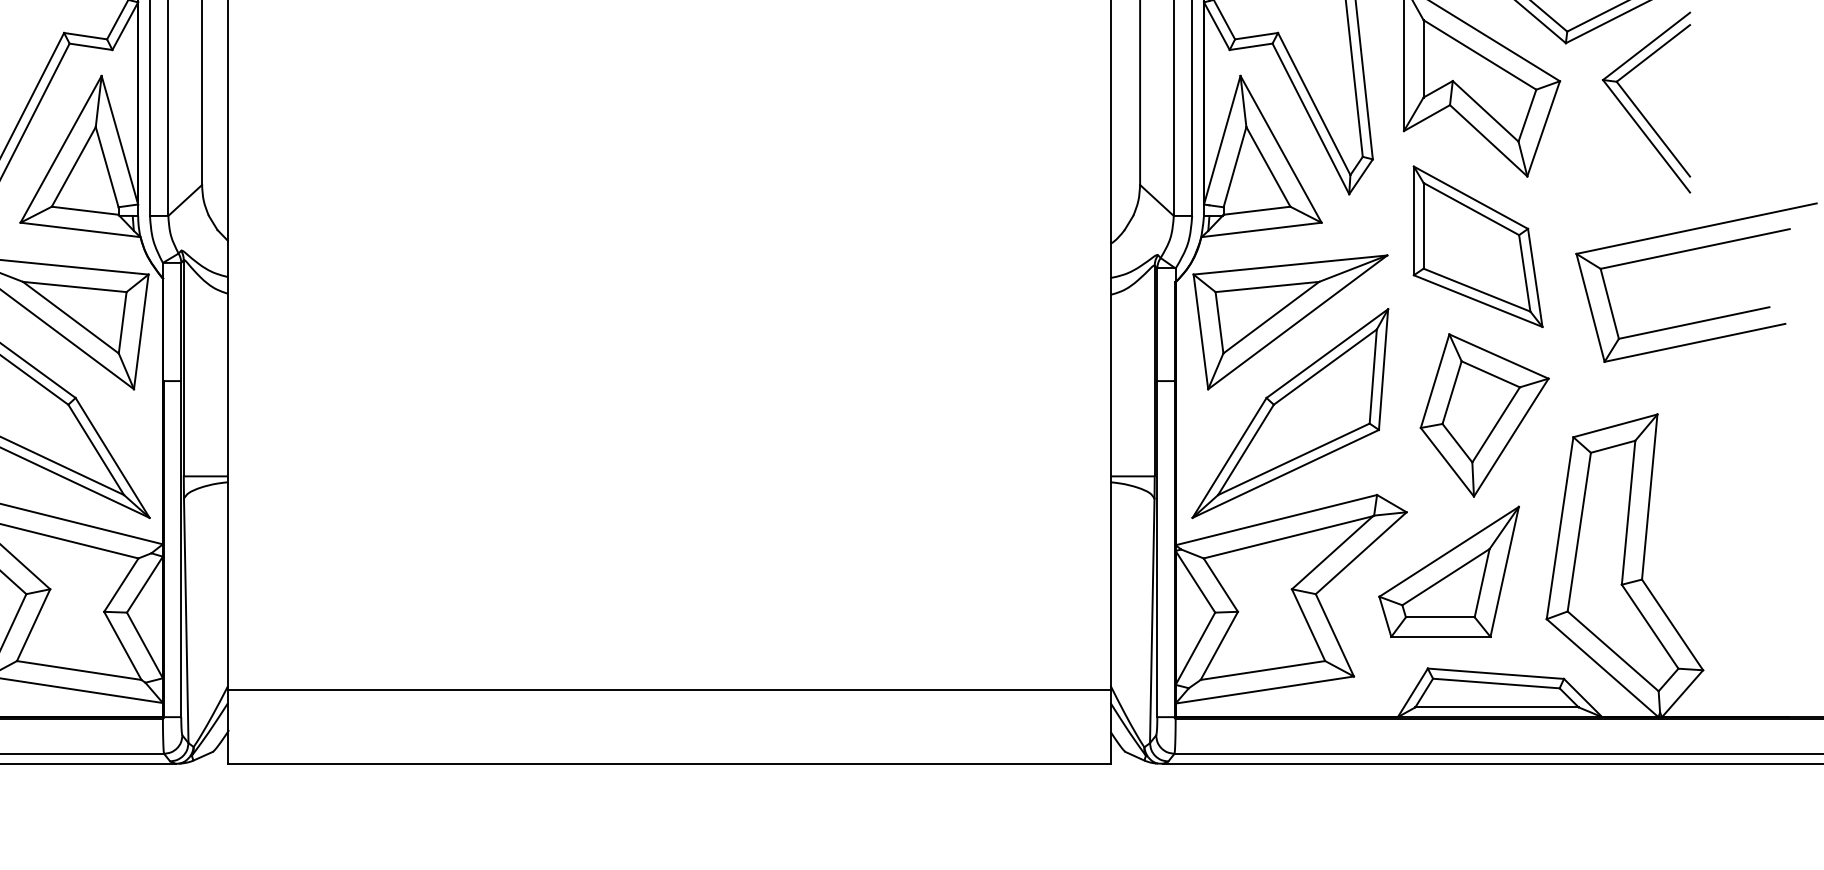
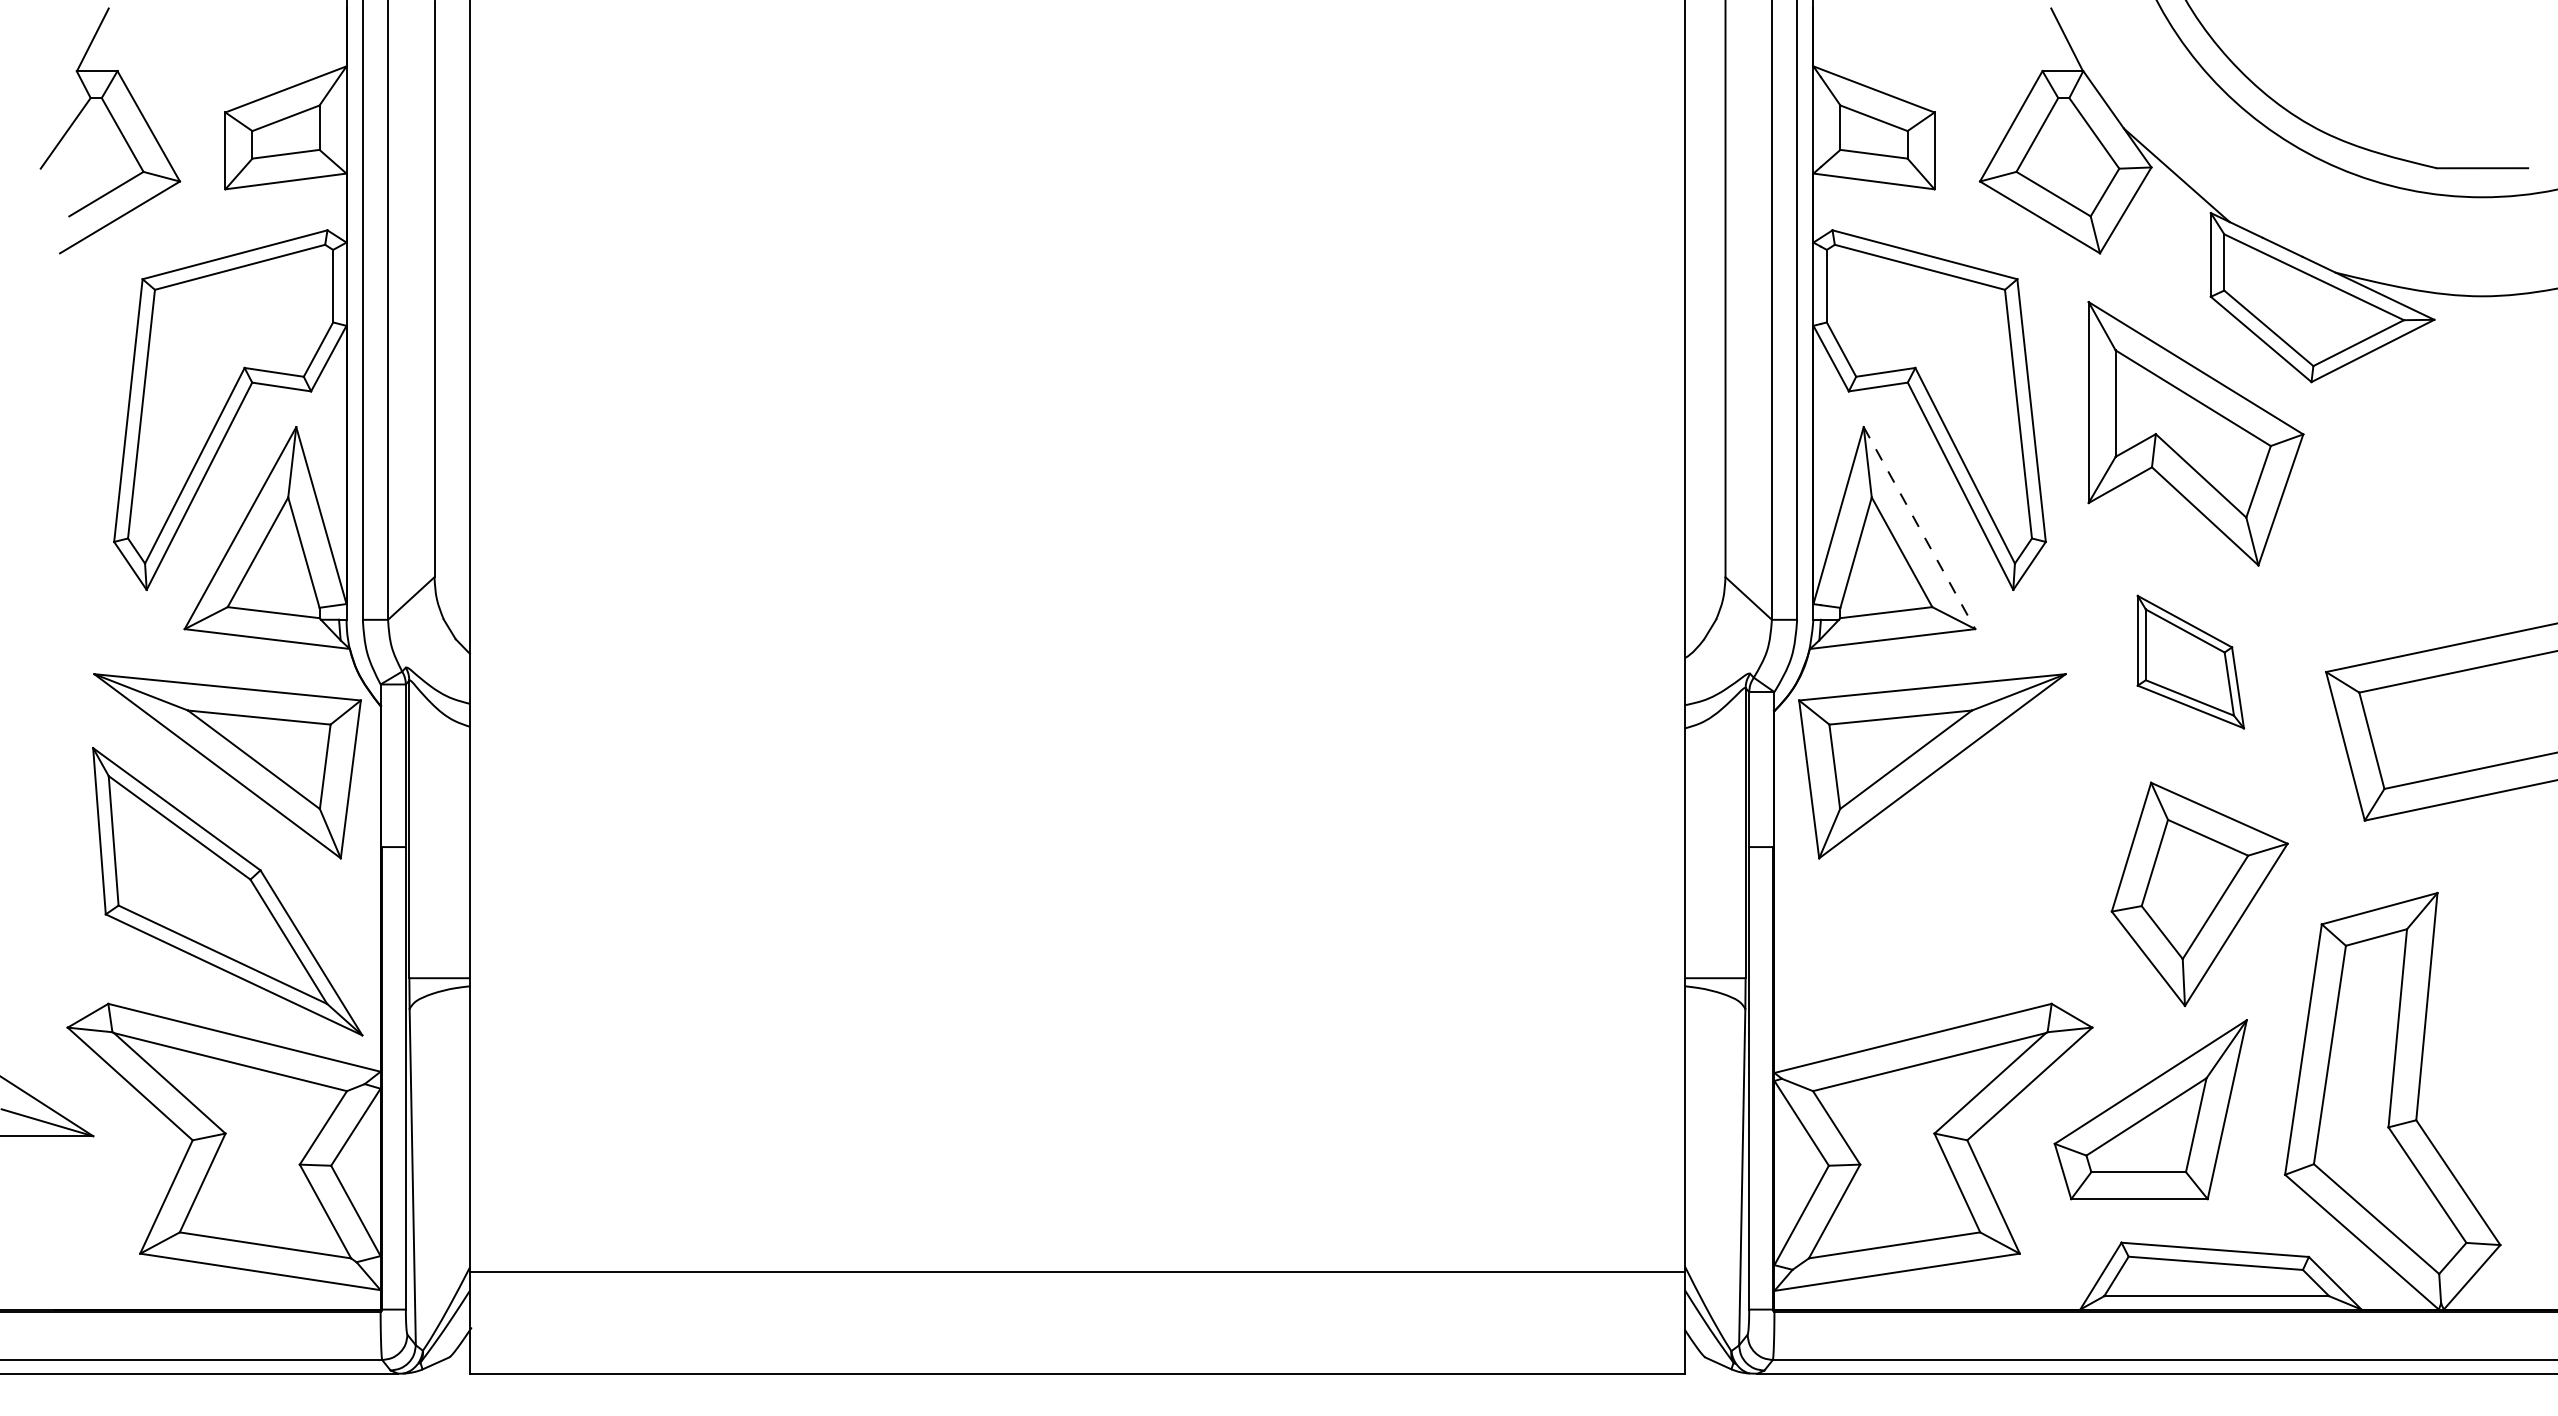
part: (1639, 109) -> (2412, 473), removed
line: (1281, 149) -> (1919, 528), solid -> dashed
part: (1477, 246) -> (2190, 661), size x0.6
part: (1289, 413) -> (1931, 891), removed

